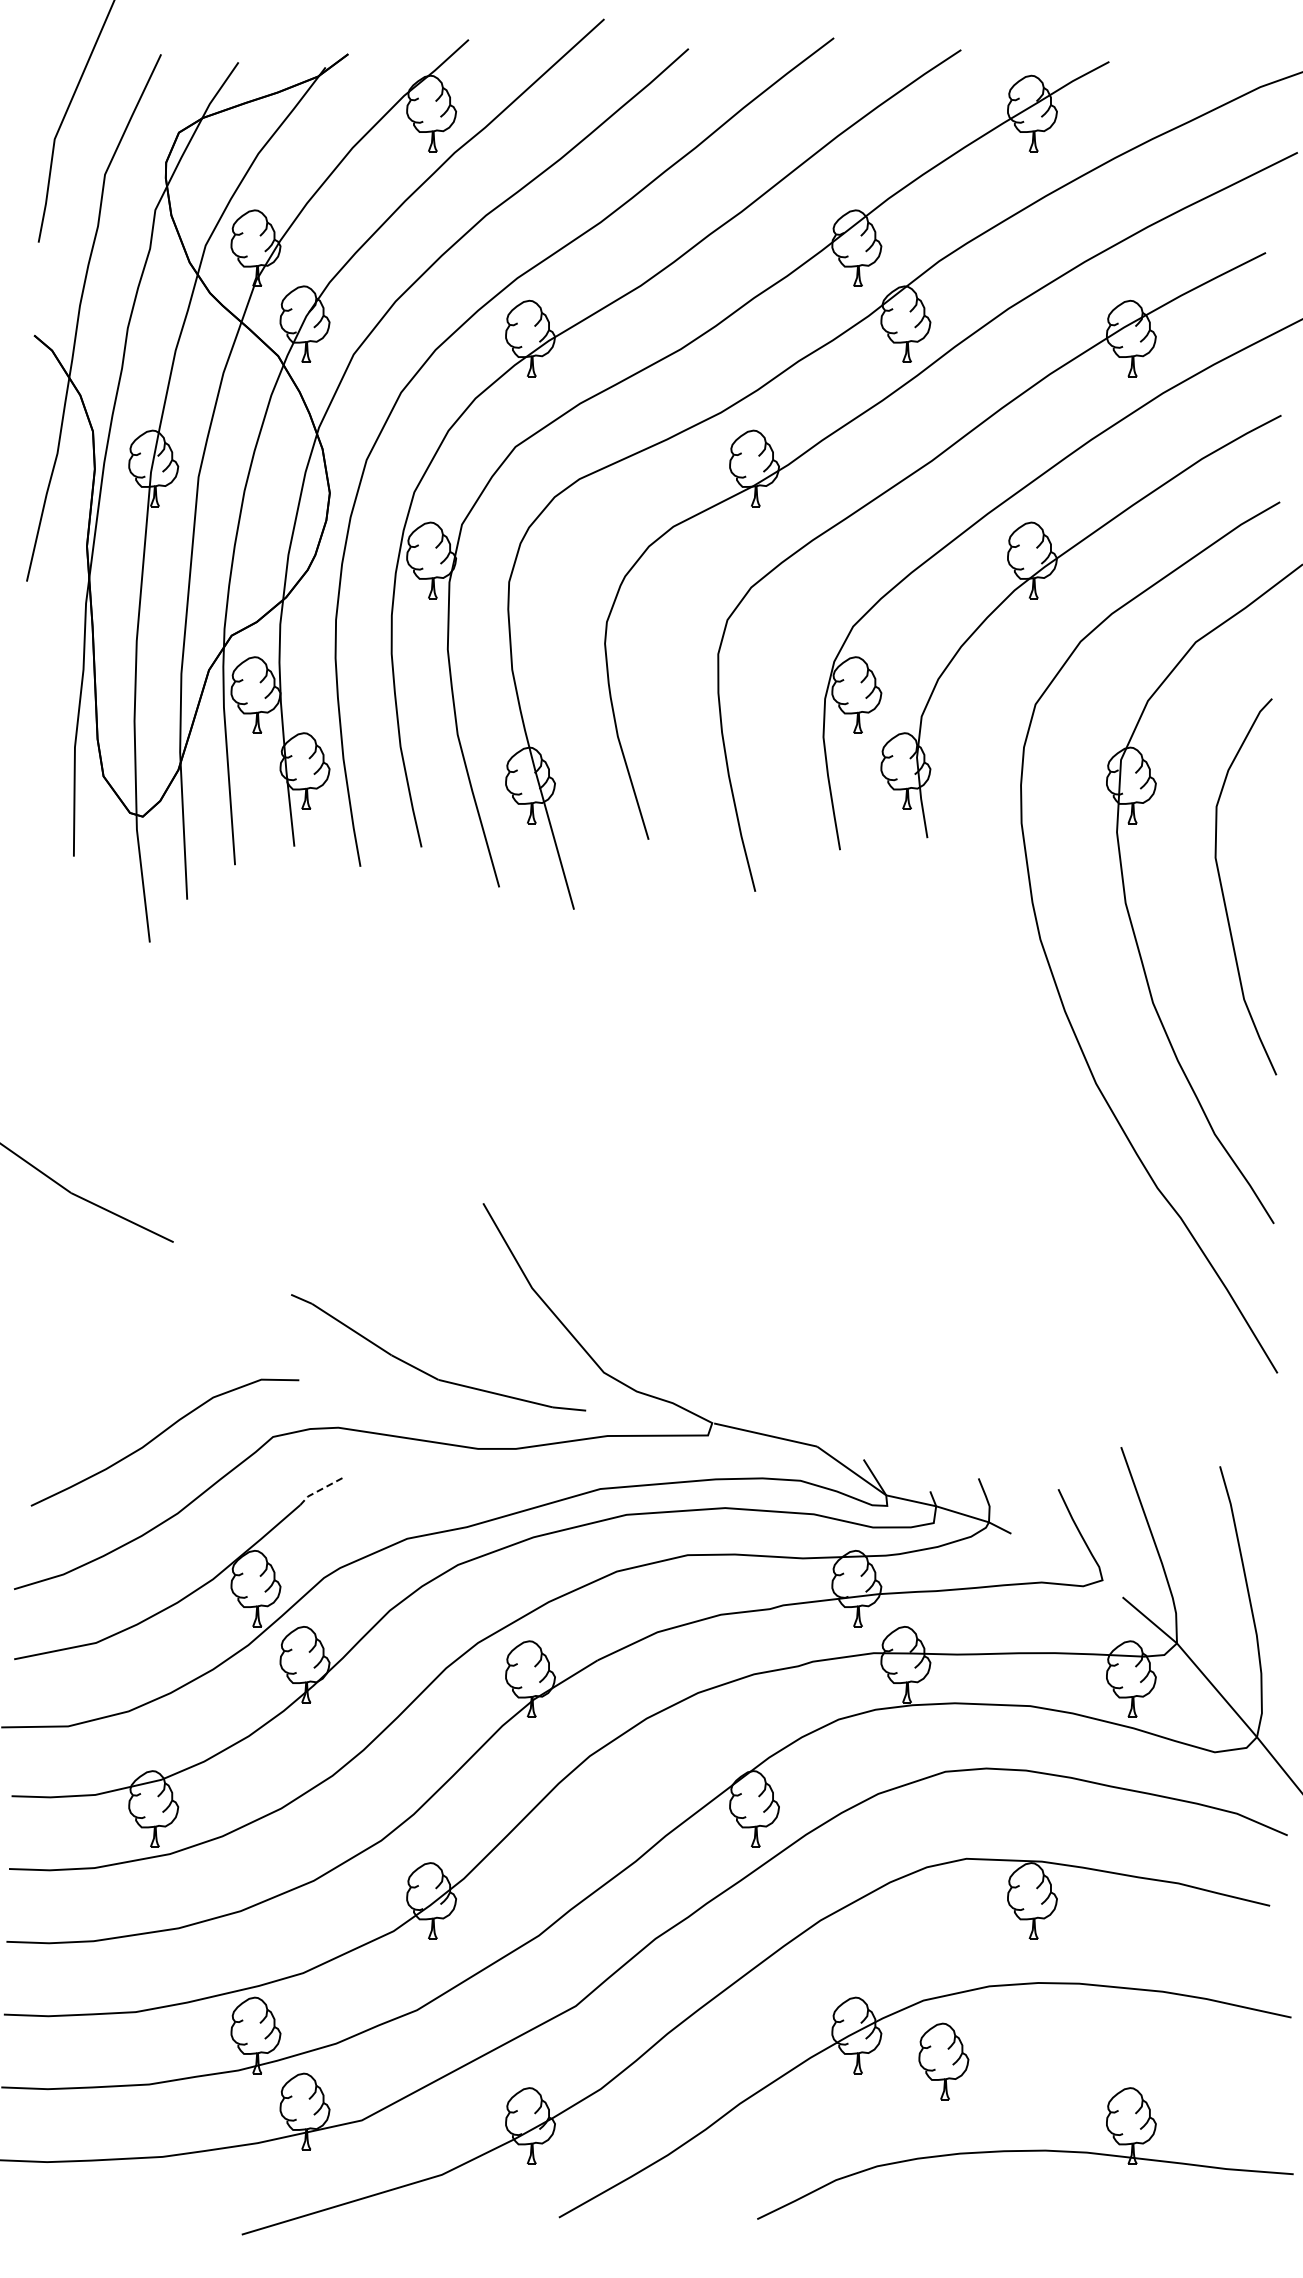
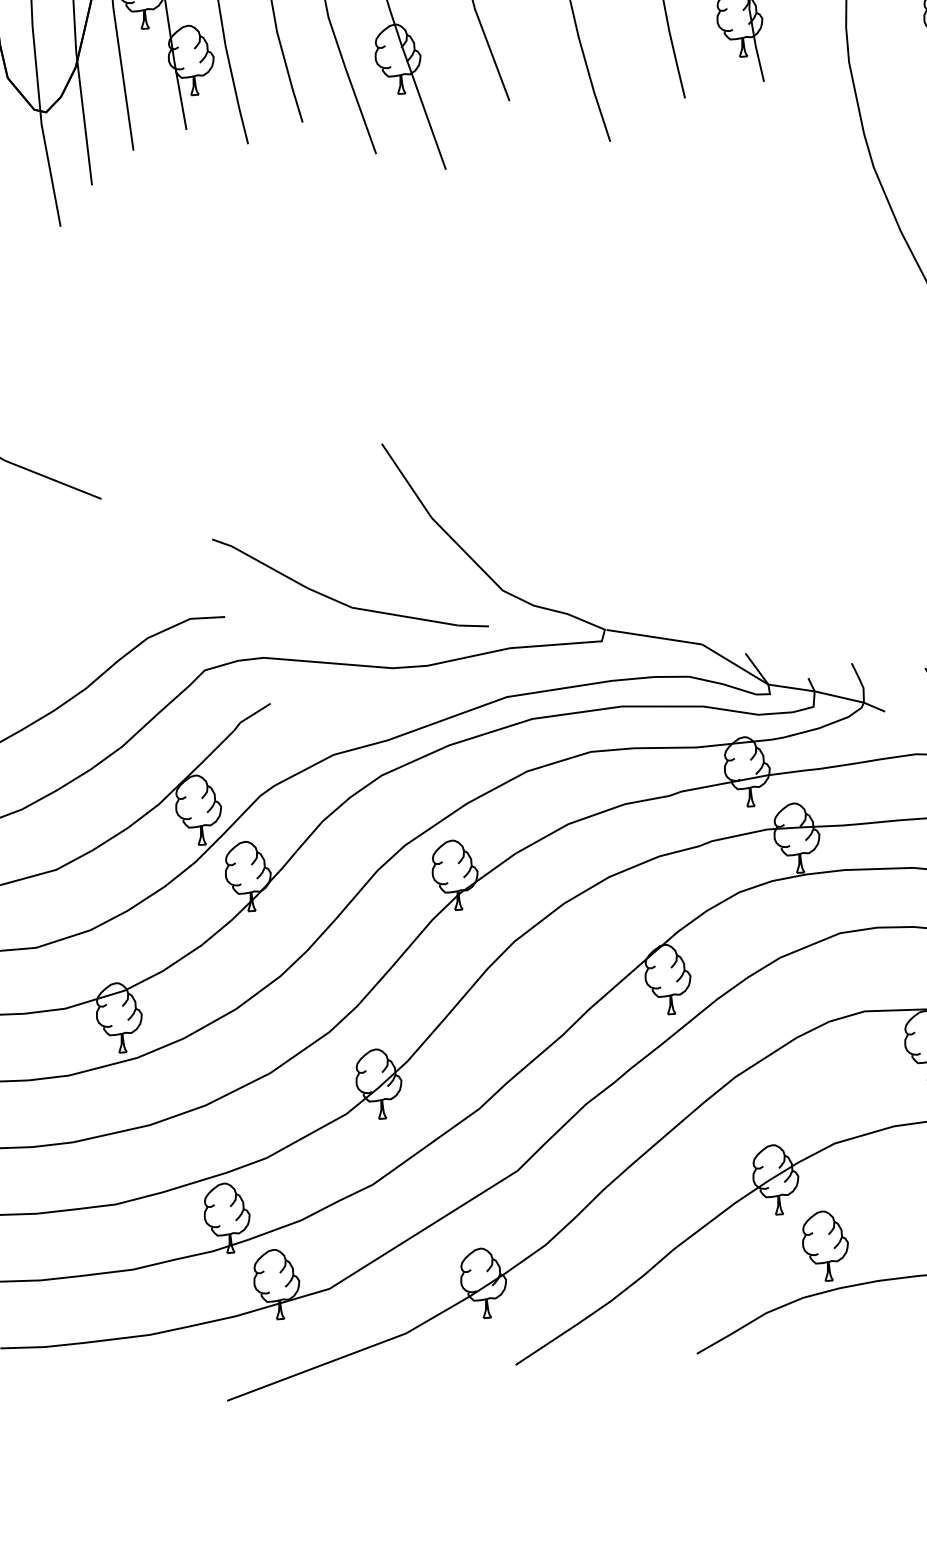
line: (319, 1490) -> (250, 716), dashed -> solid
part: (943, 2061) -> (825, 1246), moved

